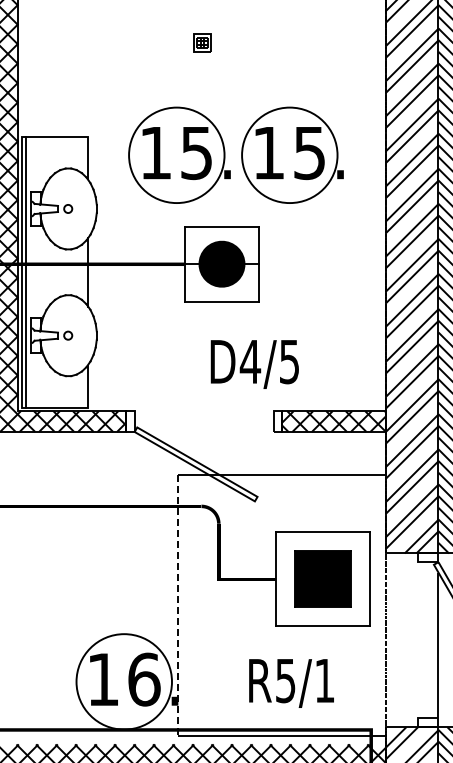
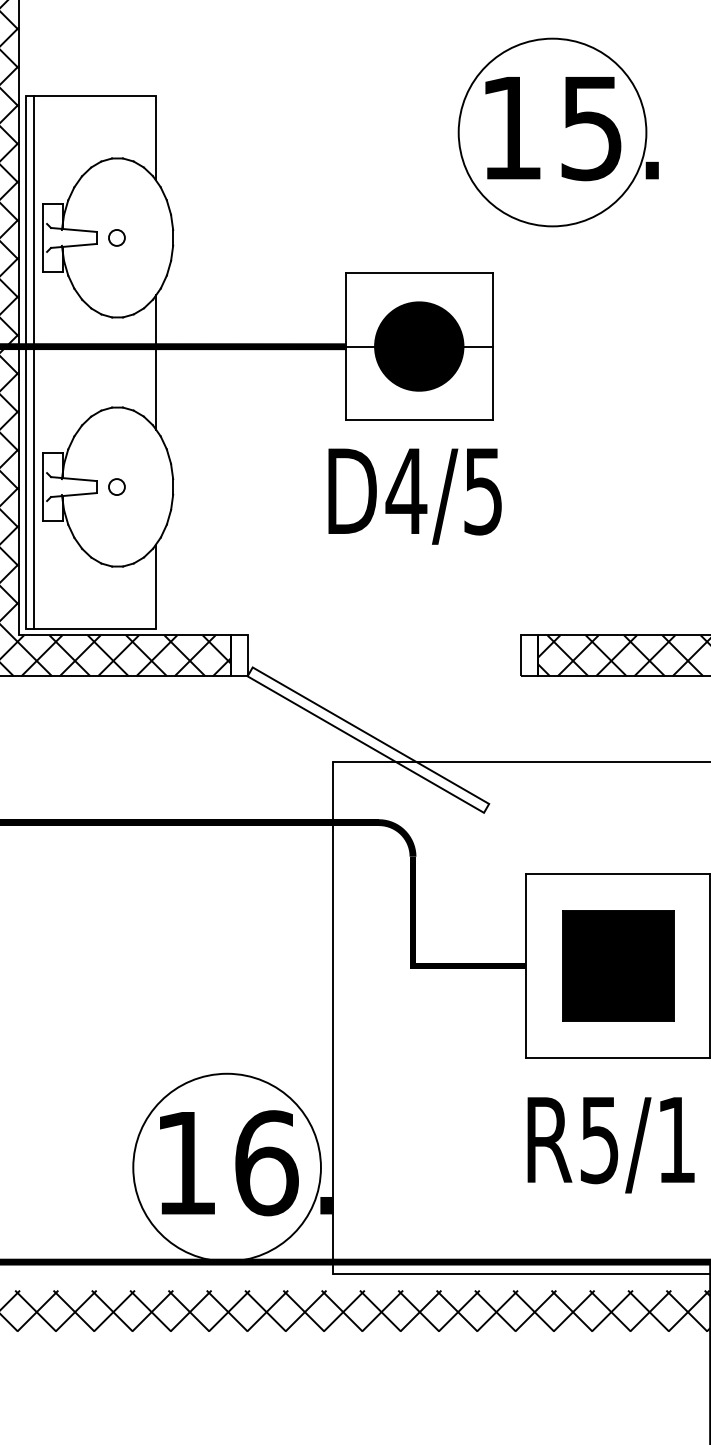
part: (179, 154) -> (335, 130), removed
text: (254, 364) -> (414, 496), moved
line: (178, 606) -> (333, 1019), dashed -> solid
text: (291, 683) -> (610, 1145), moved

